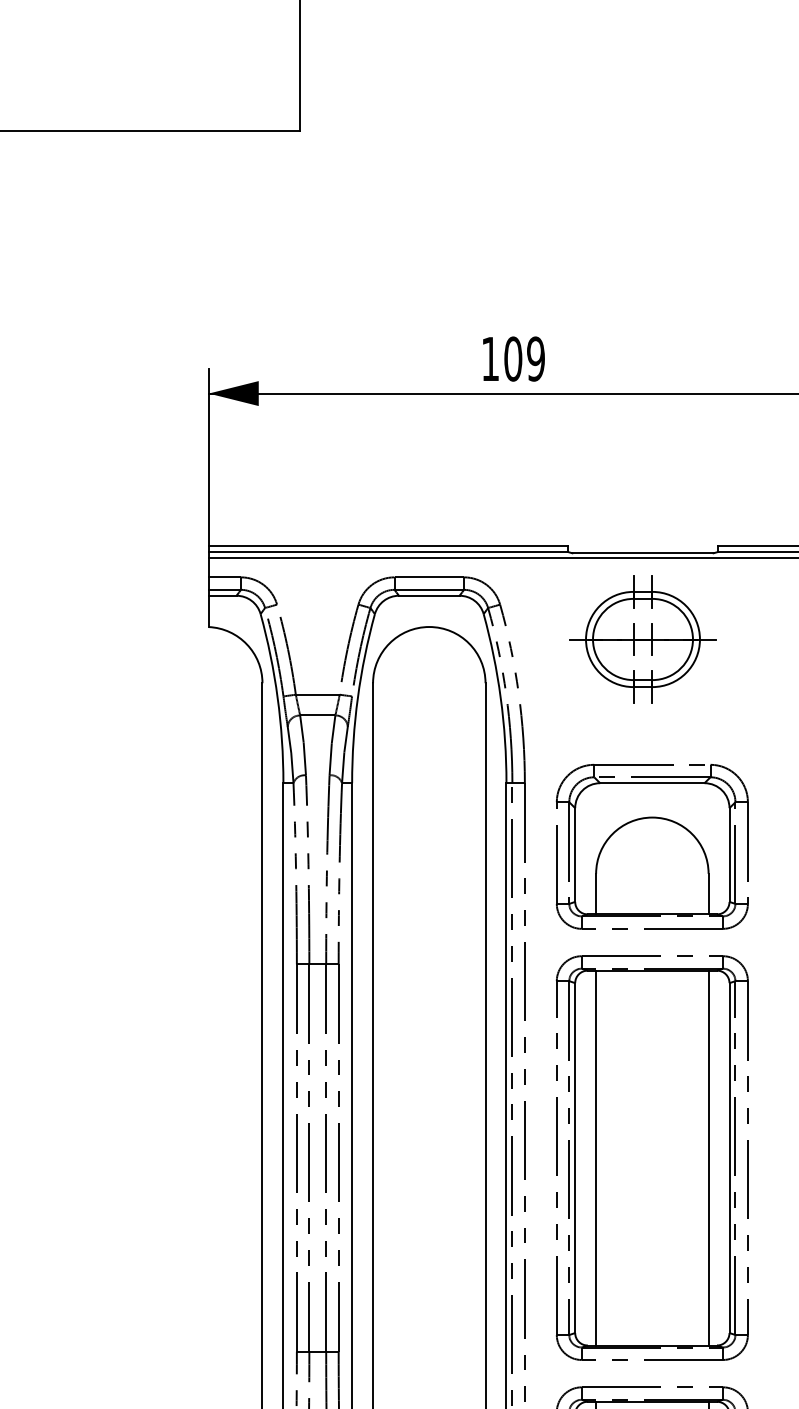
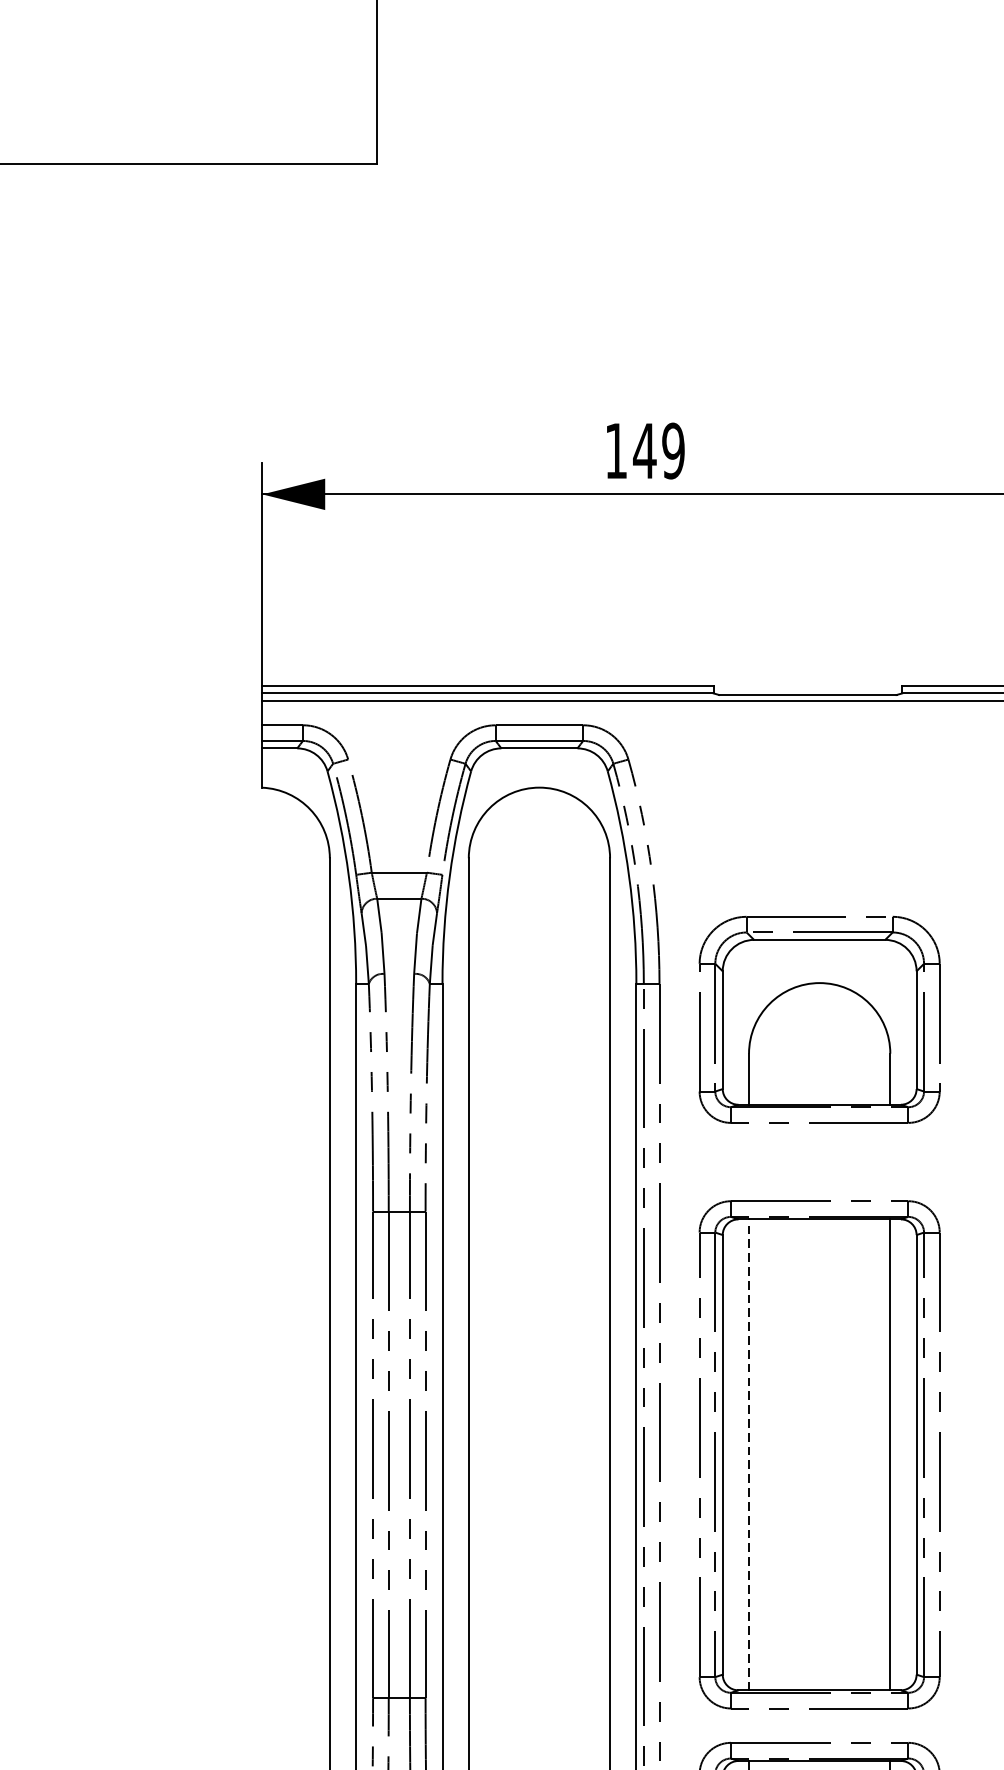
text: (512, 358) -> (643, 450), 109 -> 149
part: (642, 639) -> (807, 803), removed
part: (651, 846) -> (818, 1019), moved
line: (596, 1157) -> (749, 1454), solid -> dashed

